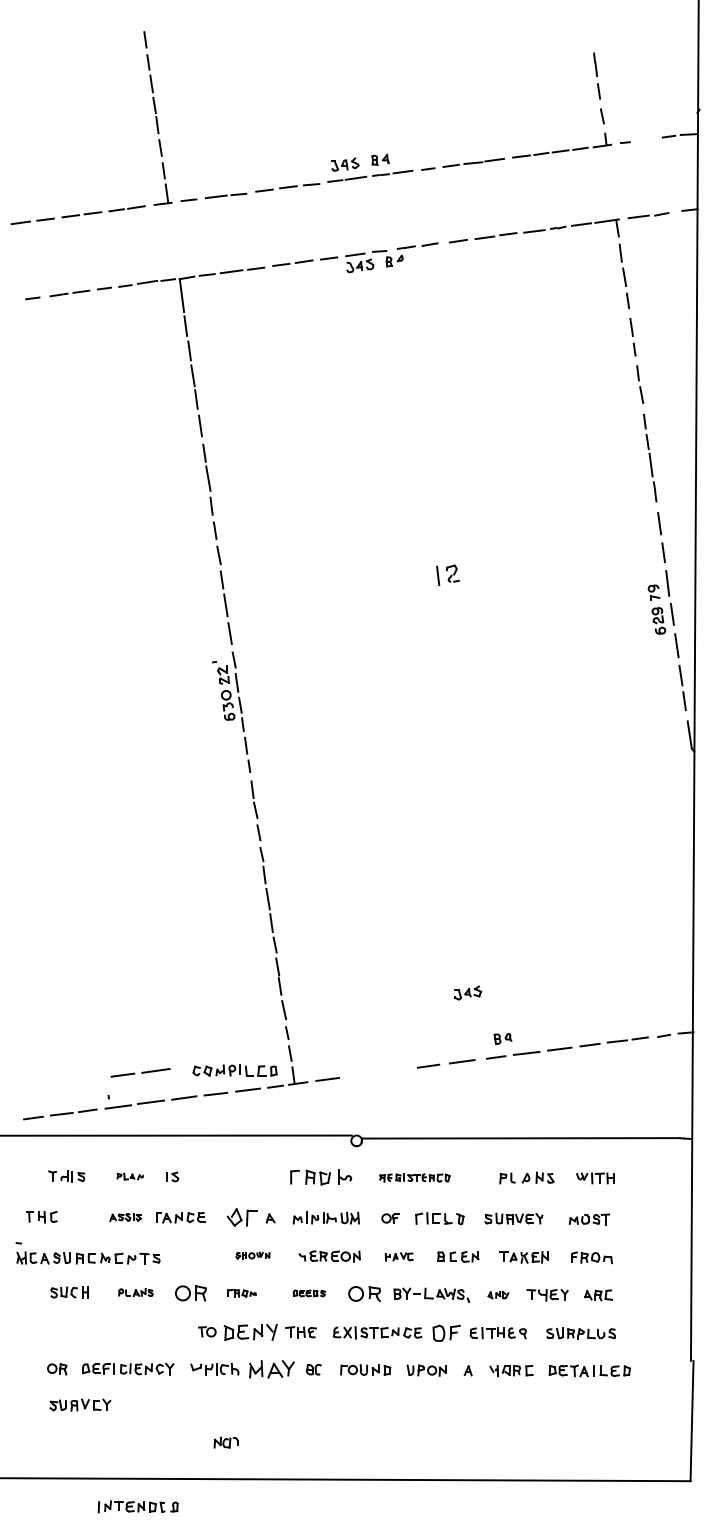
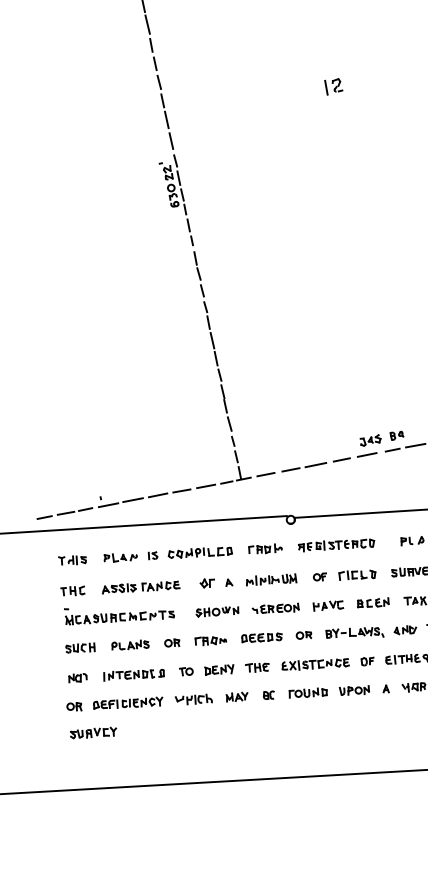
part: (468, 992) -> (371, 440), moved
part: (234, 1070) -> (199, 552), moved
line: (141, 1072) -> (304, 466), moved
part: (130, 1176) -> (120, 557), size x1.67
part: (320, 1177) -> (265, 549), size x0.71
part: (414, 1177) -> (336, 544), size x1.43
part: (41, 1217) -> (72, 591), moved
part: (125, 1217) -> (119, 588), size x1.43
part: (241, 1217) -> (207, 583), size x0.62
part: (87, 1253) -> (119, 613), moved
part: (252, 1255) -> (217, 611), size x1.67
part: (399, 1256) -> (328, 605), size x1.43
part: (135, 1292) -> (130, 645), size x1.43
part: (190, 1292) -> (171, 642), size x0.62
part: (241, 1293) -> (210, 640), size x1.43
part: (309, 1293) -> (262, 637), size x1.67
part: (364, 1293) -> (303, 635), size x0.62
part: (498, 1294) -> (405, 629), size x1.43
part: (250, 1332) -> (219, 670), size x0.71
part: (446, 1332) -> (367, 660), size x0.62
part: (271, 1369) -> (236, 697), size x0.62
part: (225, 1442) -> (77, 677), moved
part: (137, 1506) -> (133, 674), moved

